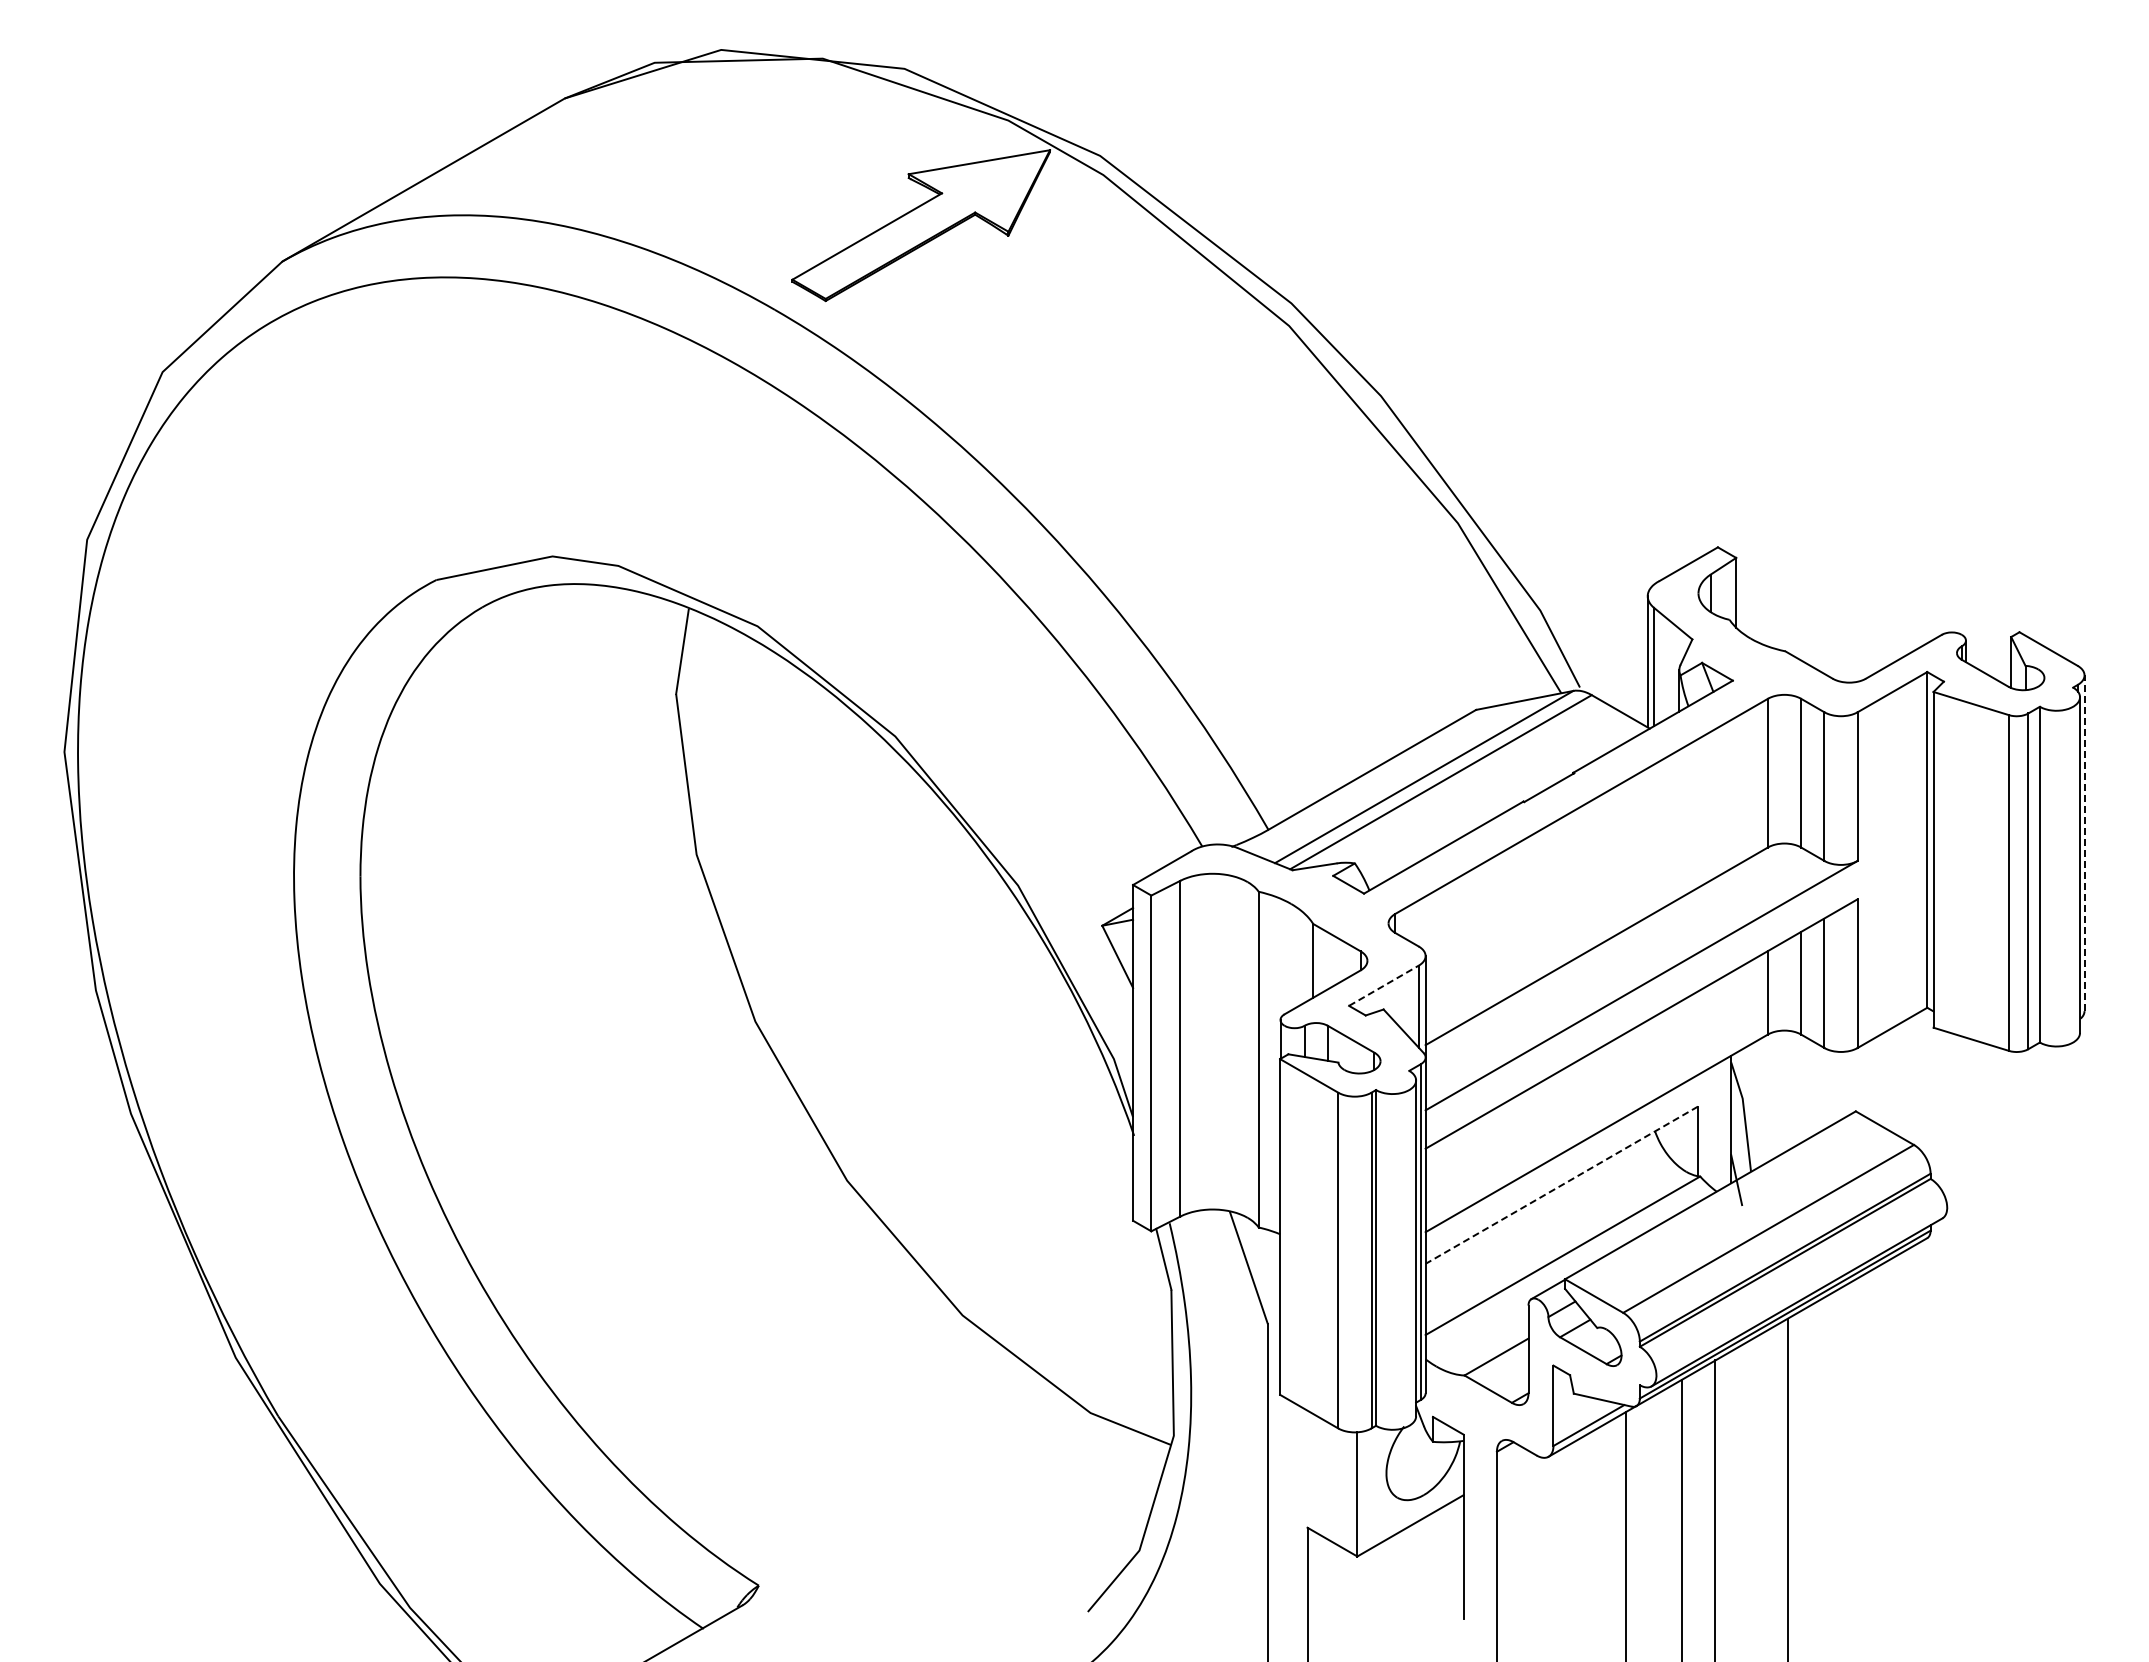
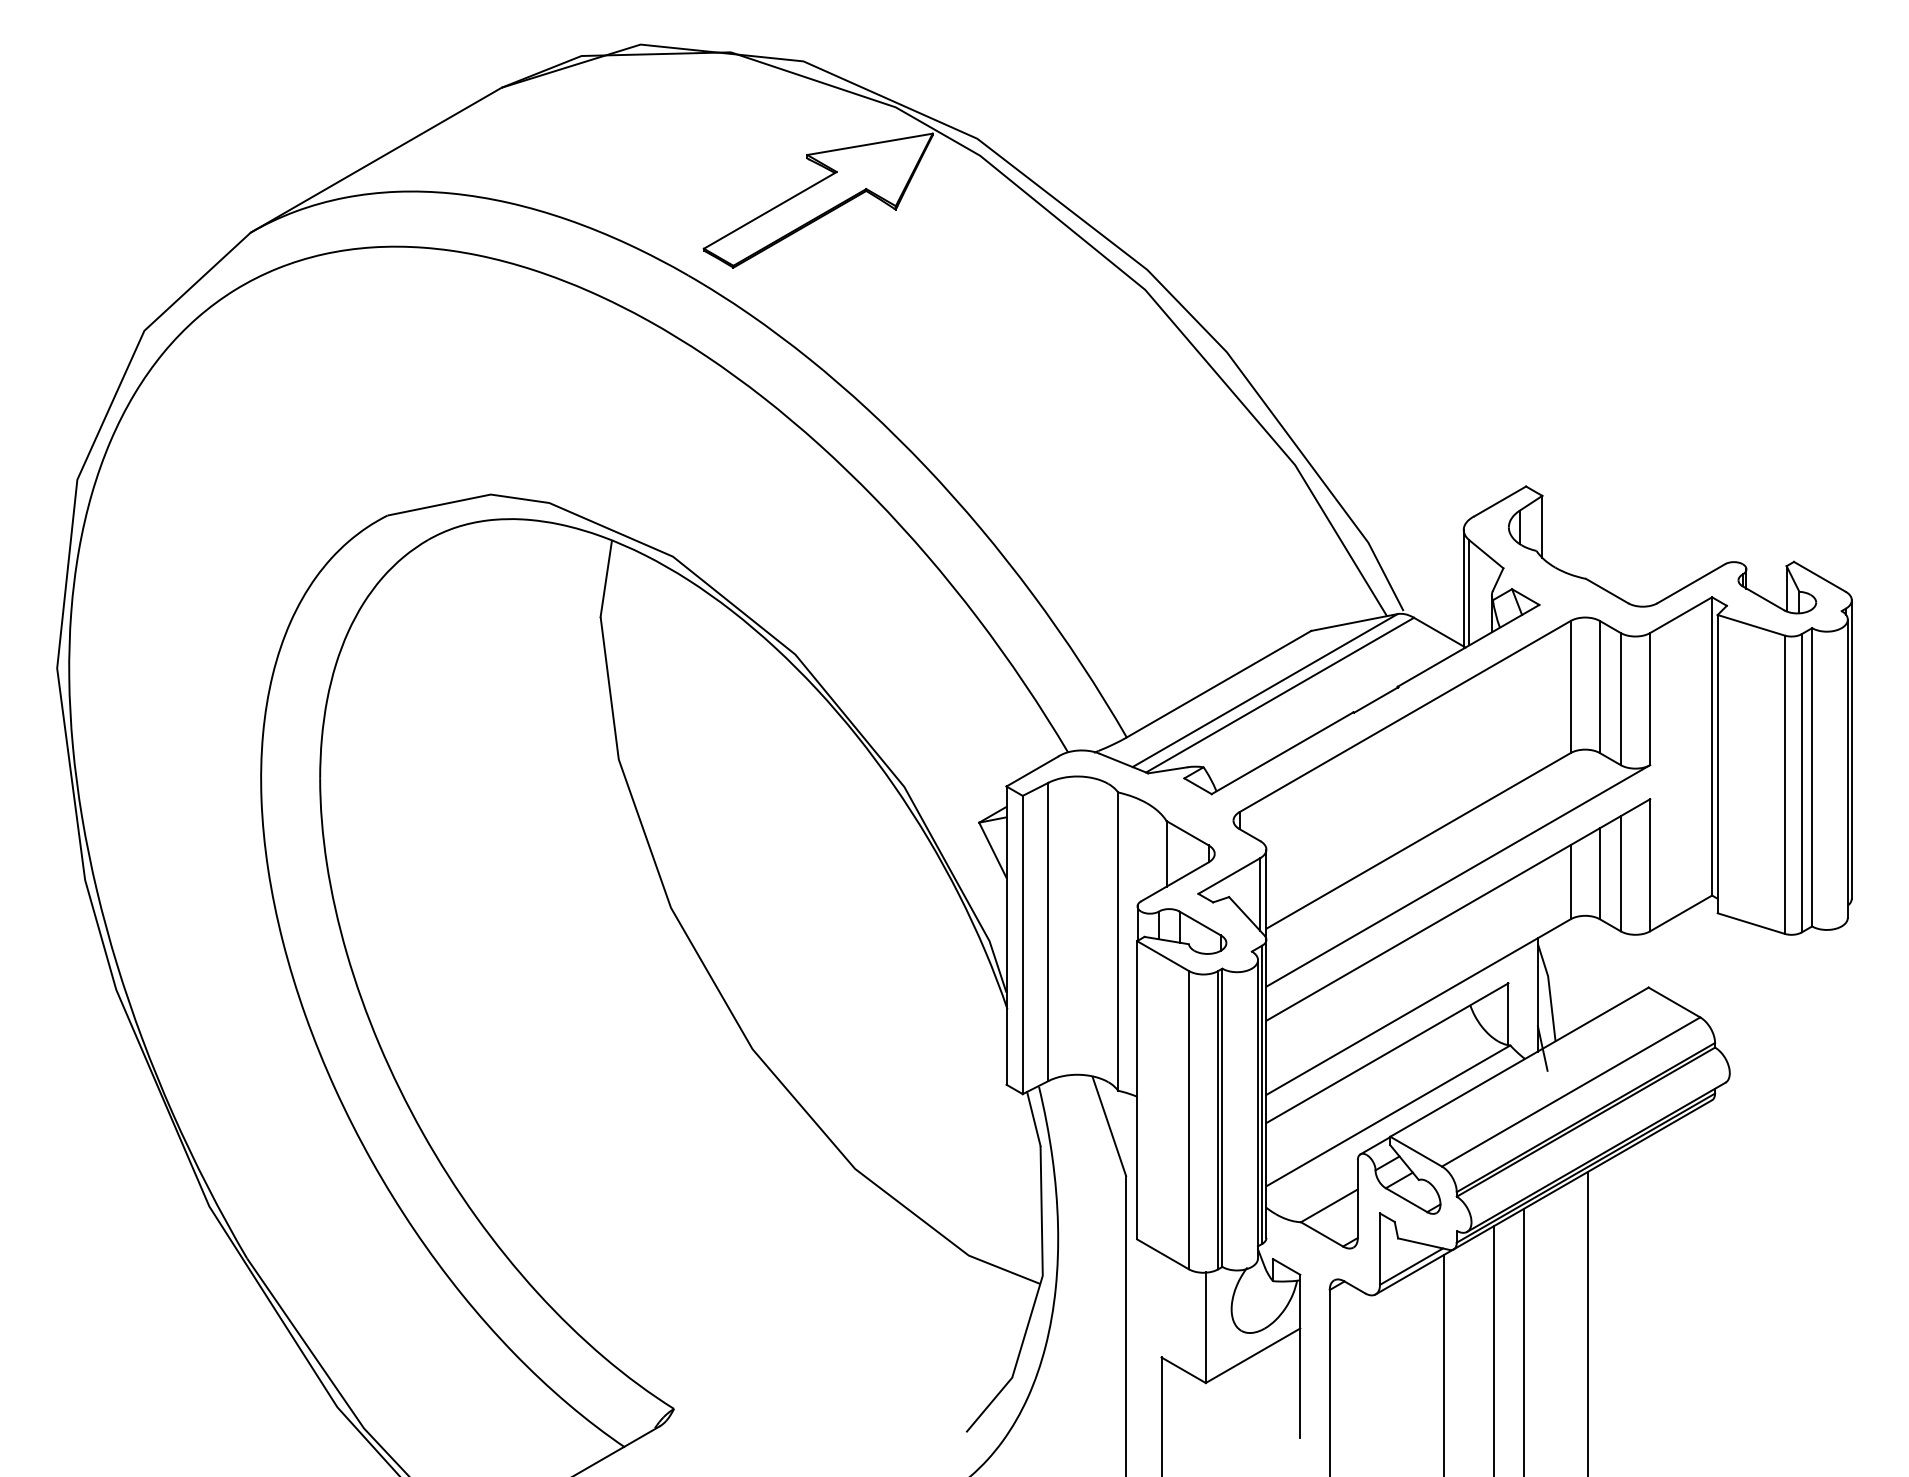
line: (2084, 843) -> (1851, 749), dashed -> solid
line: (1384, 985) -> (1229, 875), dashed -> solid
line: (1561, 1185) -> (1387, 1053), dashed -> solid

